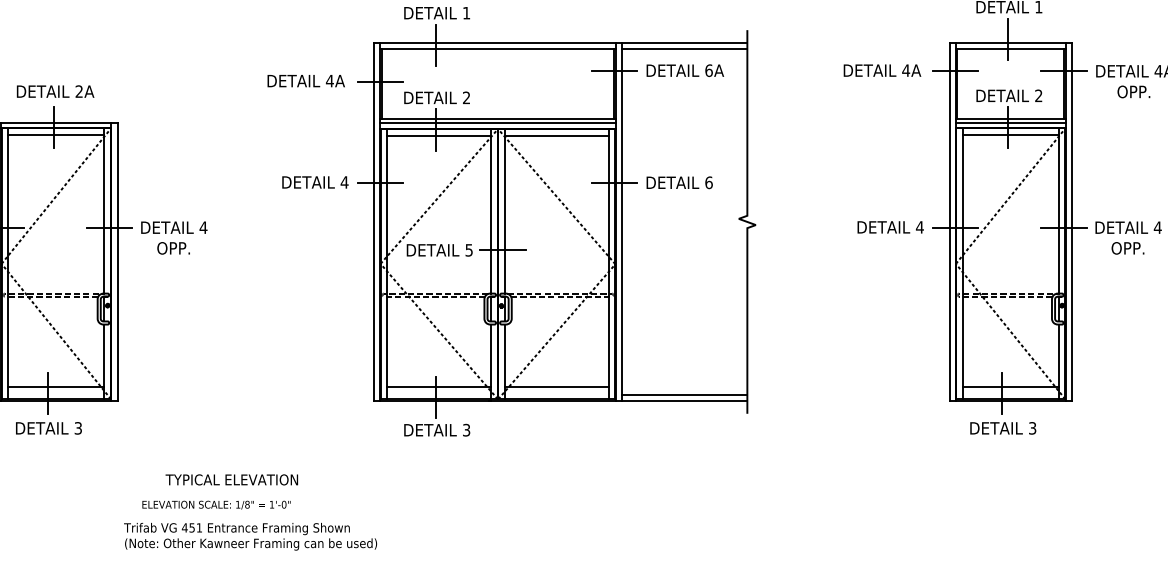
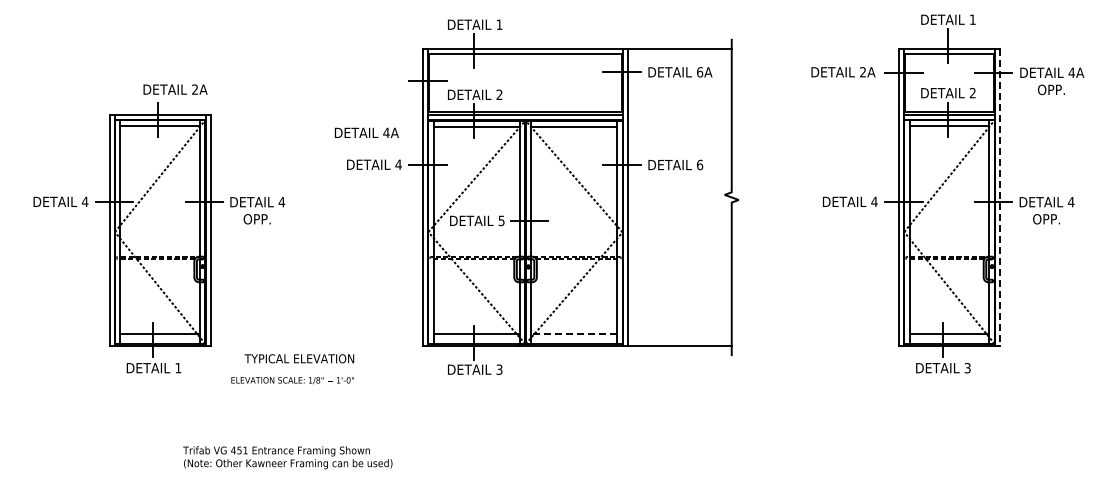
line: (684, 49) -> (679, 54), removed
text: (905, 70) -> (862, 72), 4A -> 2A
text: (305, 80) -> (366, 132), moved
text: (55, 91) -> (175, 89), moved
line: (1072, 222) -> (1000, 197), solid -> dashed
line: (557, 387) -> (574, 334), solid -> dashed
line: (684, 394) -> (679, 340), removed
text: (78, 427) -> (178, 367), 3 -> 1
text: (232, 479) -> (299, 358), moved
text: (216, 504) -> (292, 380), moved
text: (250, 536) -> (287, 457), moved

